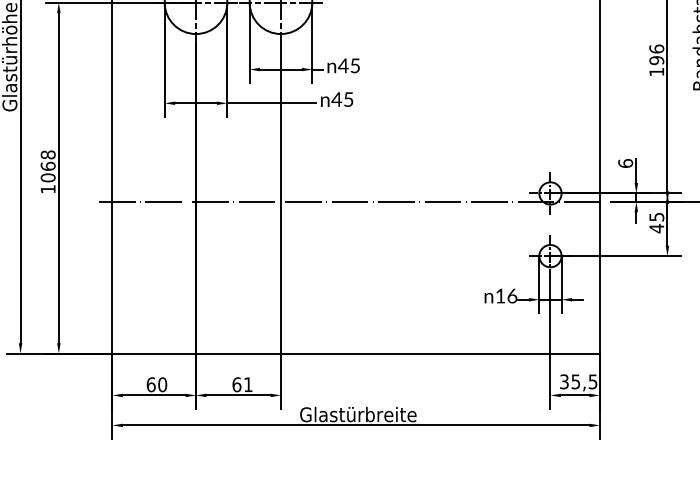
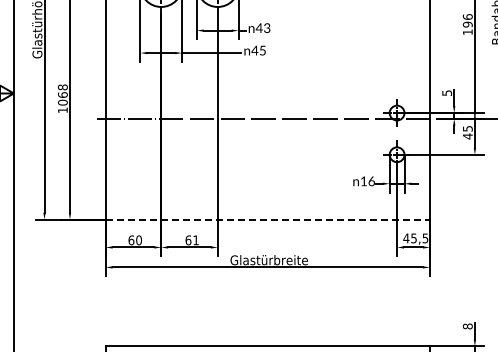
text: (355, 64) -> (267, 27), 45 -> 43
text: (626, 164) -> (447, 93), 6 -> 5
line: (357, 353) -> (268, 219), solid -> dashed
text: (564, 381) -> (406, 238), 35,5 -> 45,5

